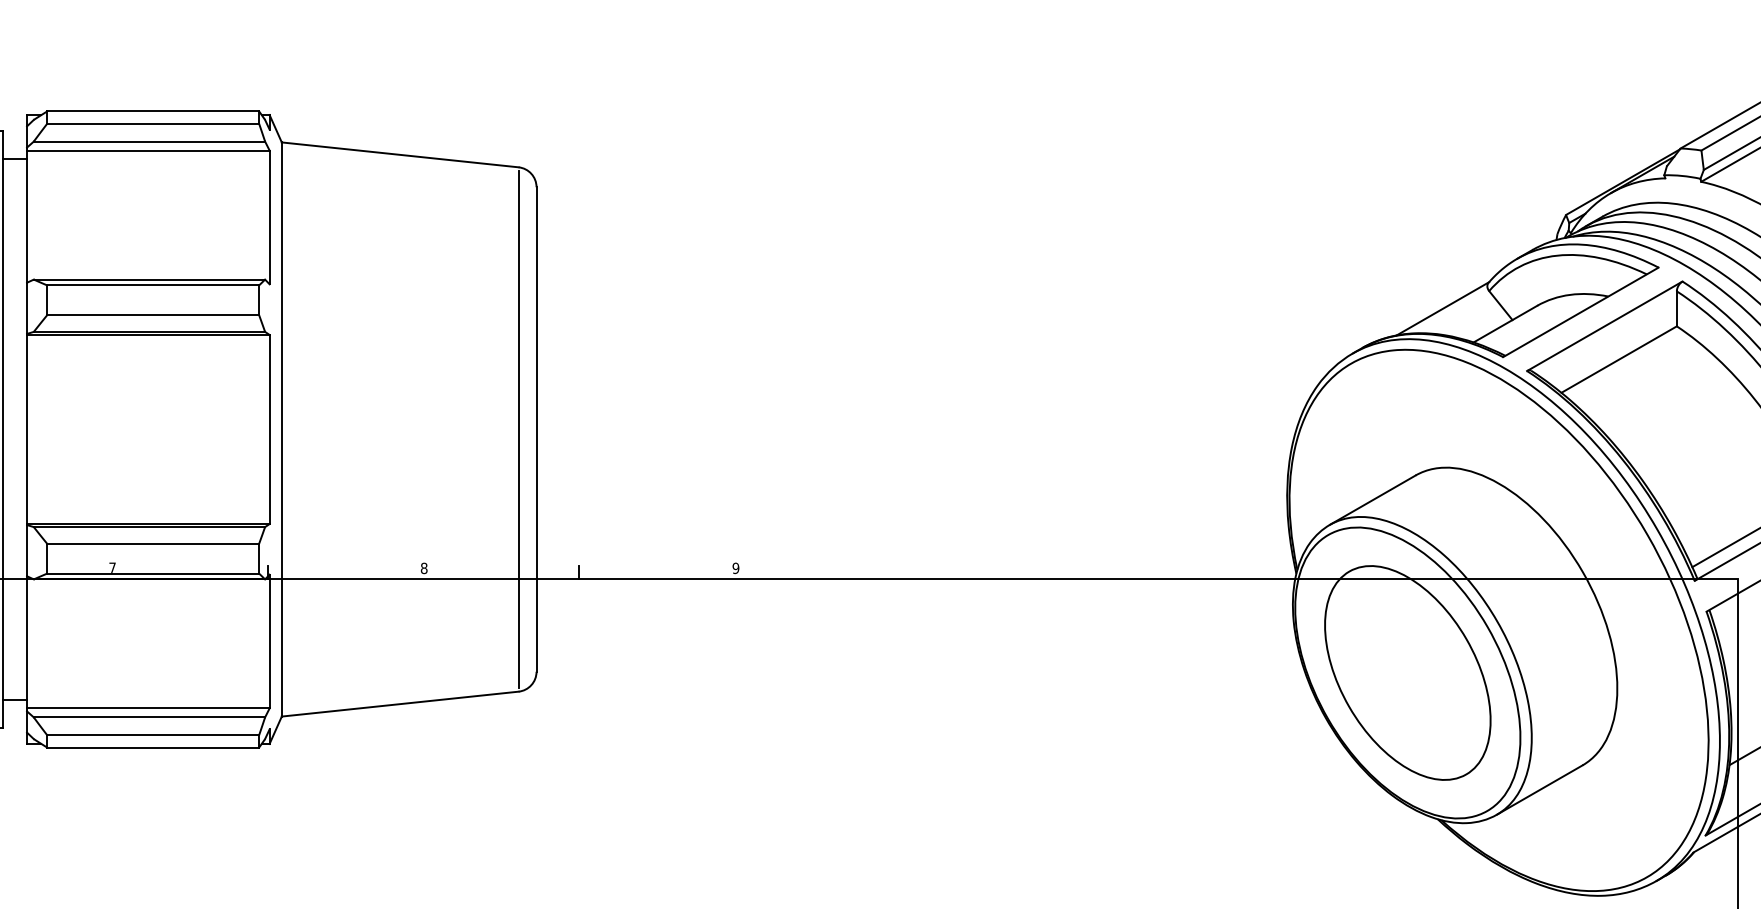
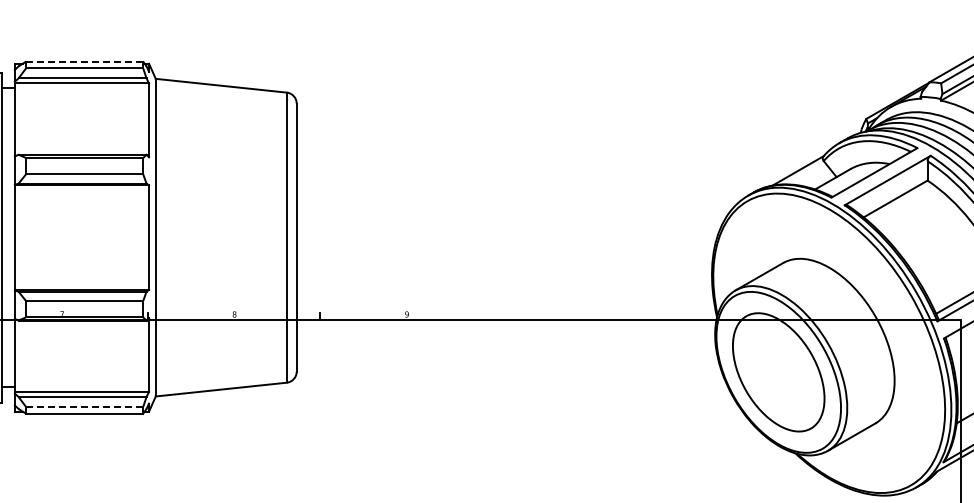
line: (152, 111) -> (84, 61), solid -> dashed
line: (152, 734) -> (84, 406), solid -> dashed

